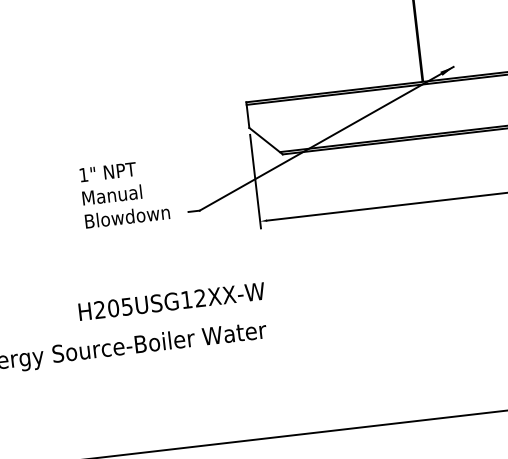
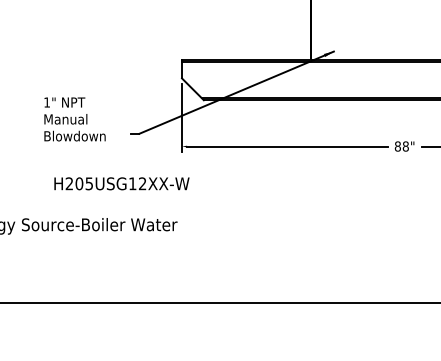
text: (124, 193) -> (74, 119), moved
text: (171, 301) -> (121, 183), moved

